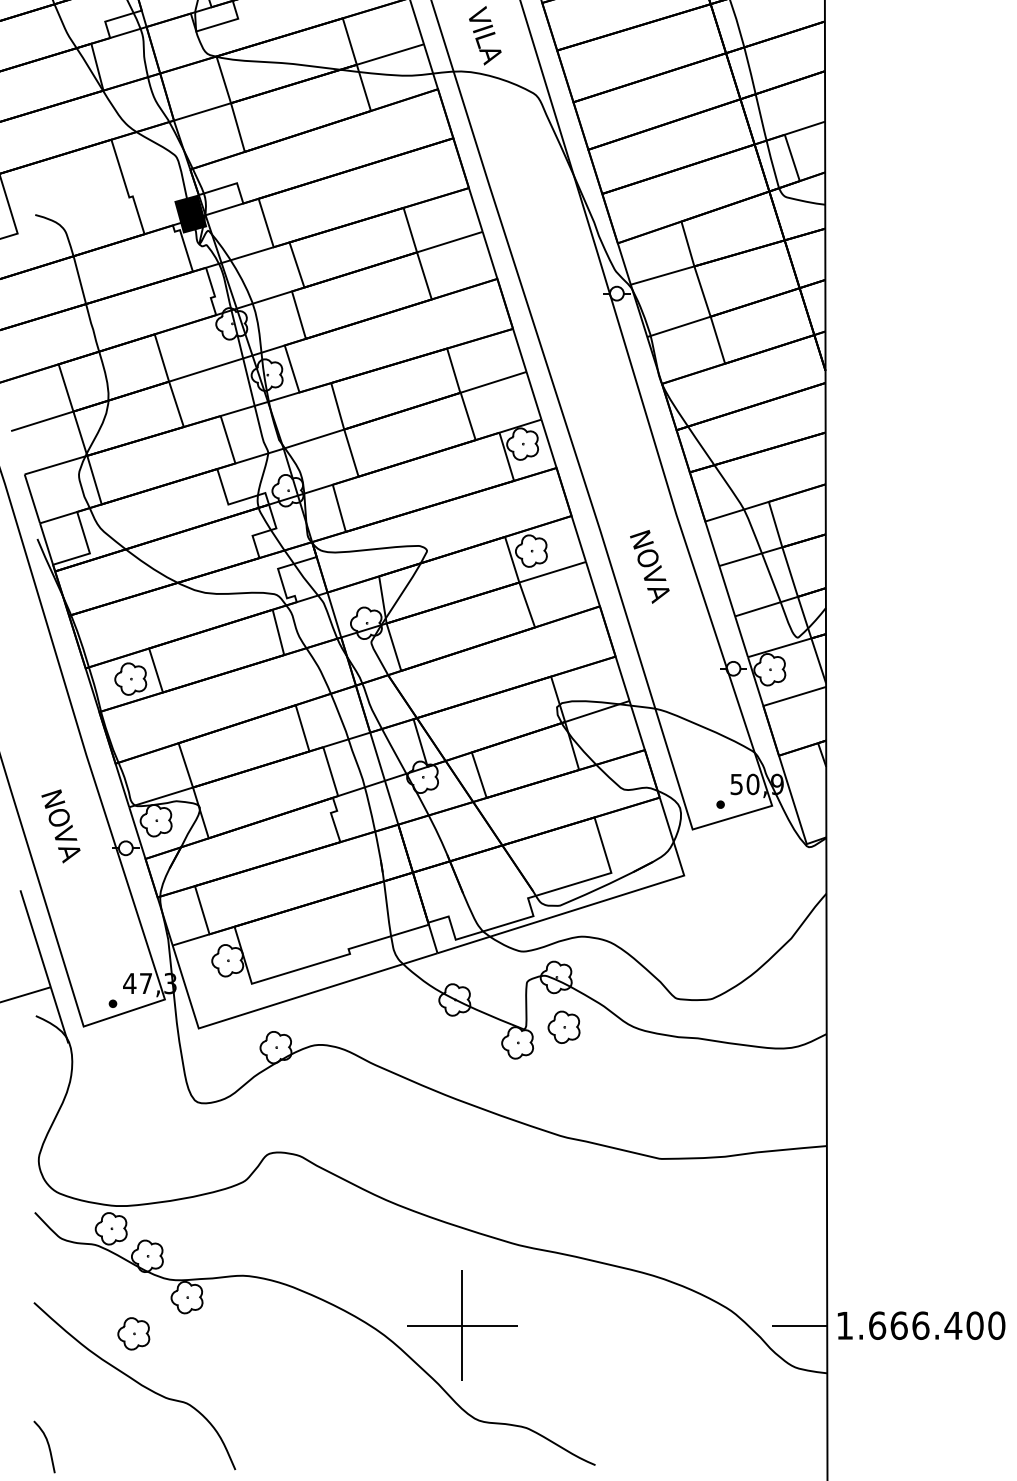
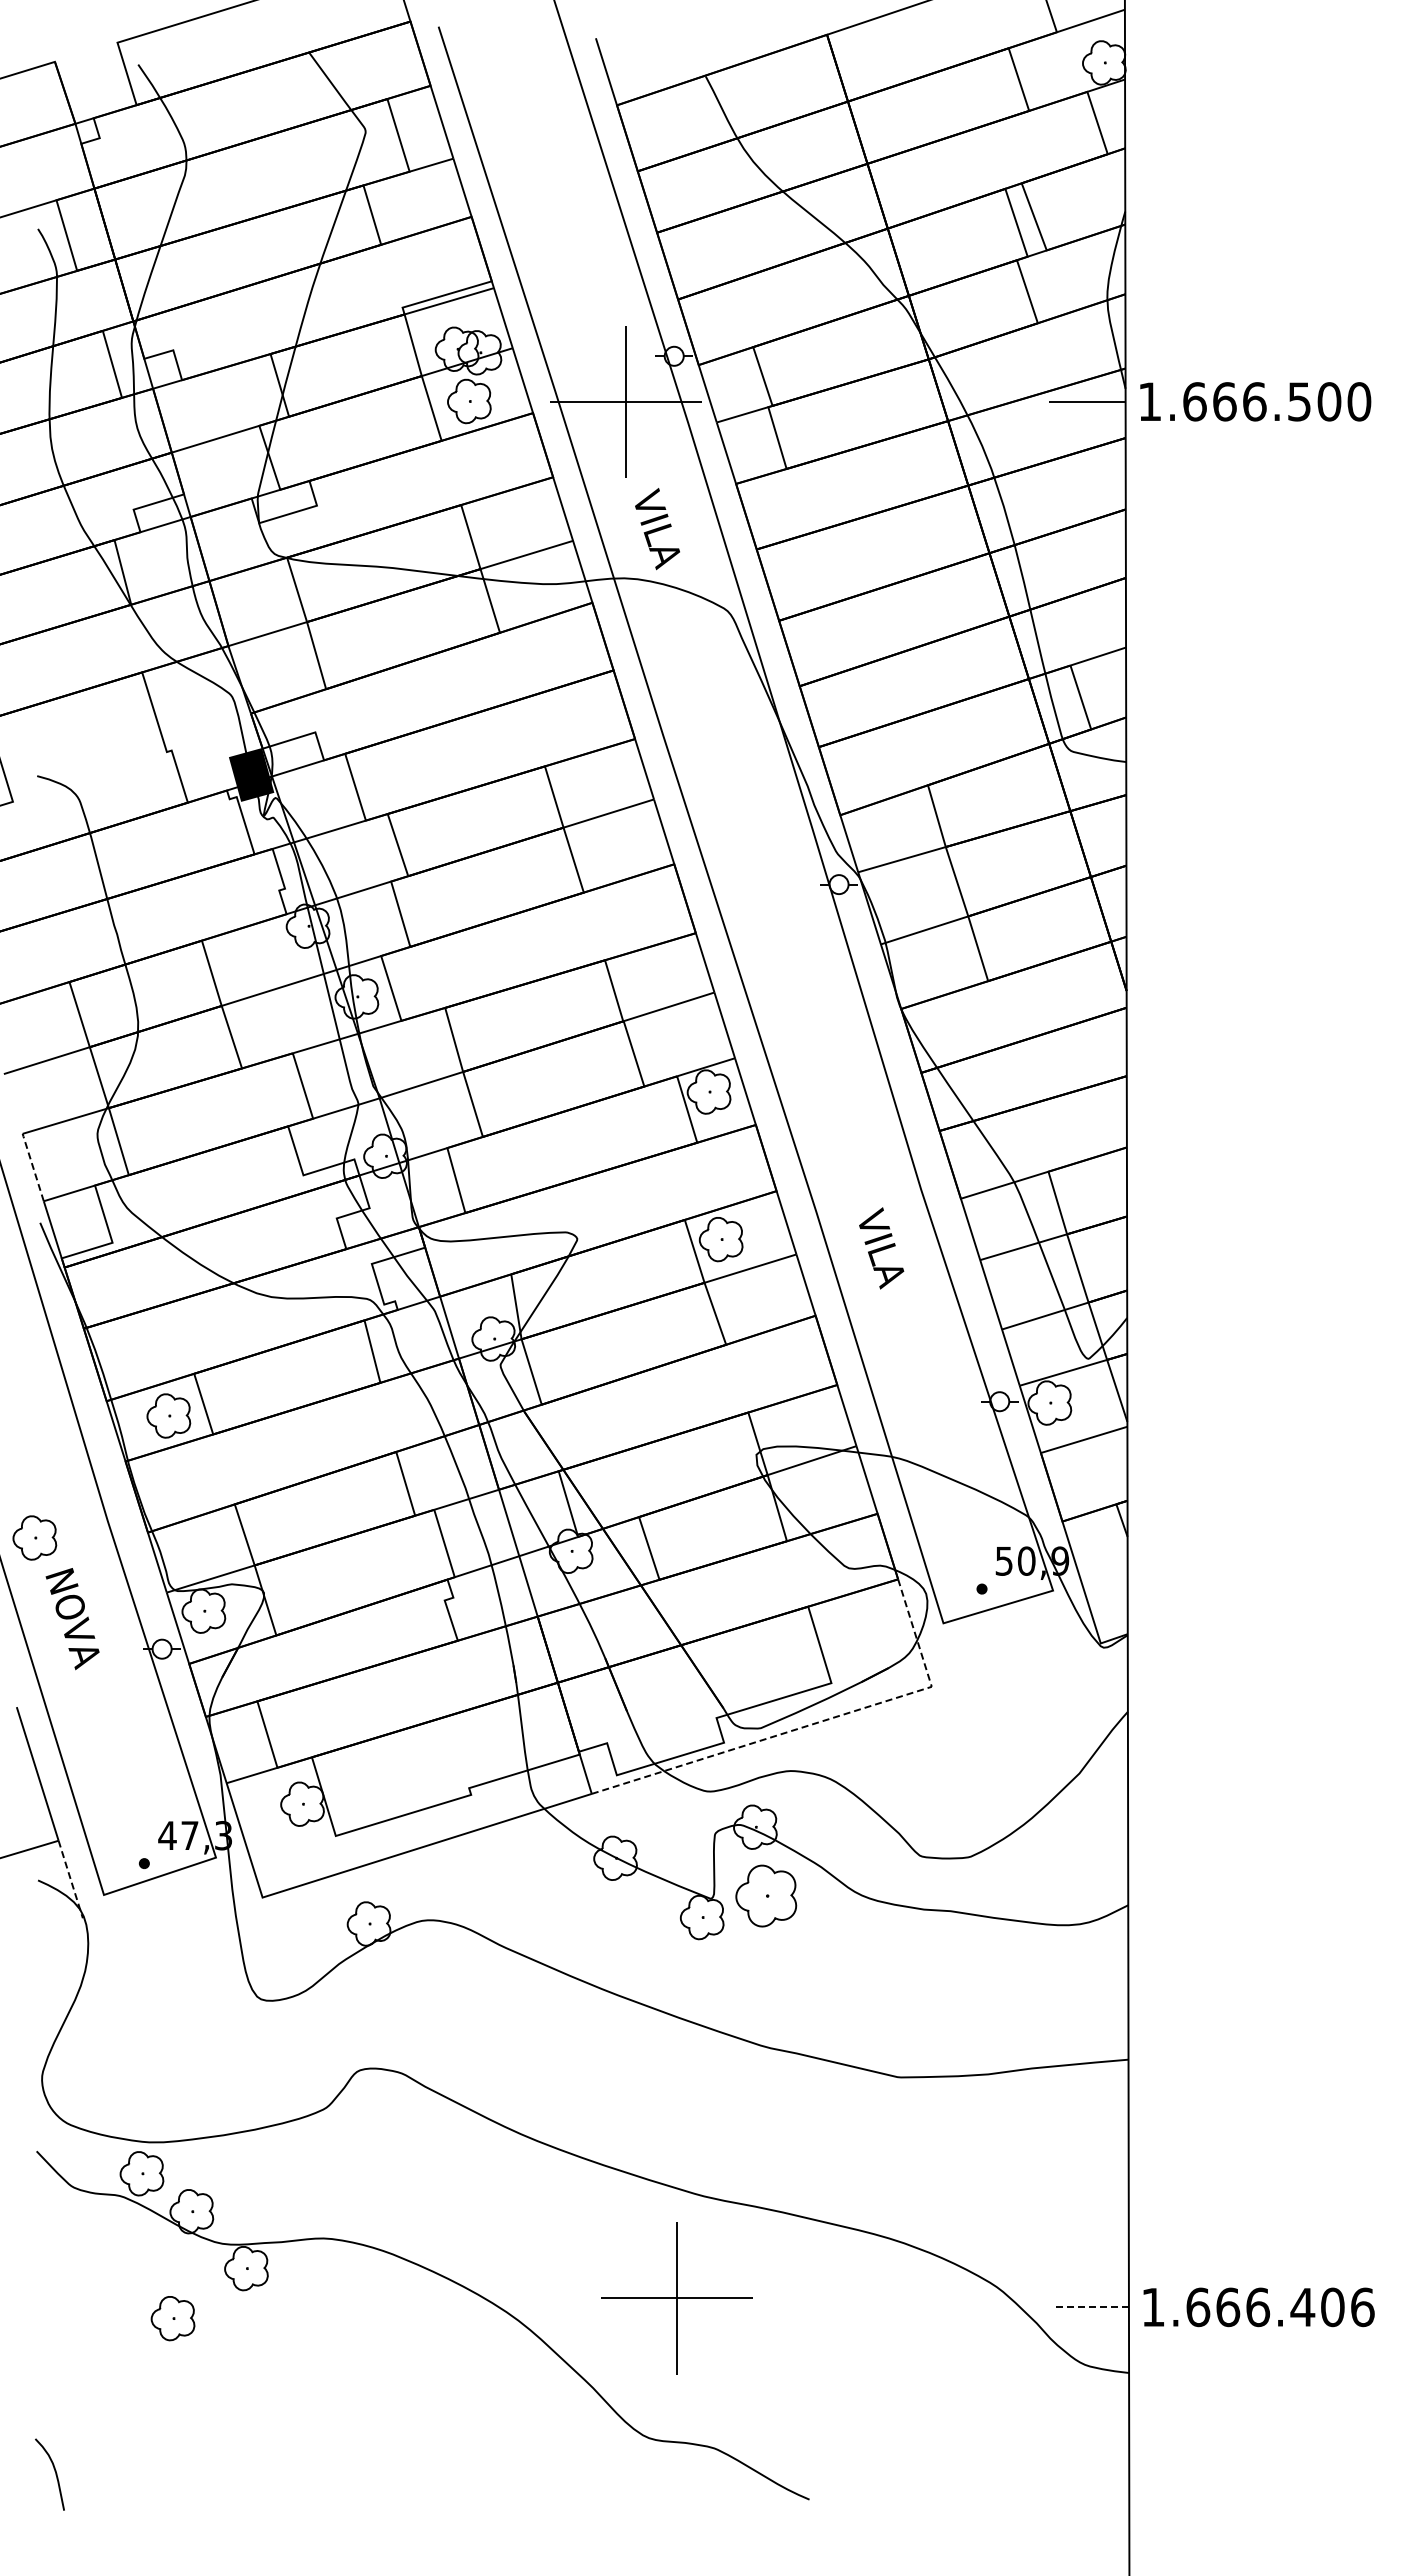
line: (32, 498) -> (33, 1167), solid -> dashed
text: (649, 565) -> (884, 1259), NOVA -> VILA
part: (33, 767) -> (34, 1537), added
line: (599, 902) -> (815, 1723), solid -> dashed
line: (59, 1015) -> (70, 1879), solid -> dashed
part: (563, 1026) -> (765, 1895), size x1.4
part: (462, 1325) -> (676, 2298), moved
line: (799, 1325) -> (1090, 2307), solid -> dashed
text: (996, 1325) -> (1362, 2306), 1.666.400 -> 1.666.406
curve: (137, 1383) -> (177, 2386), removed

